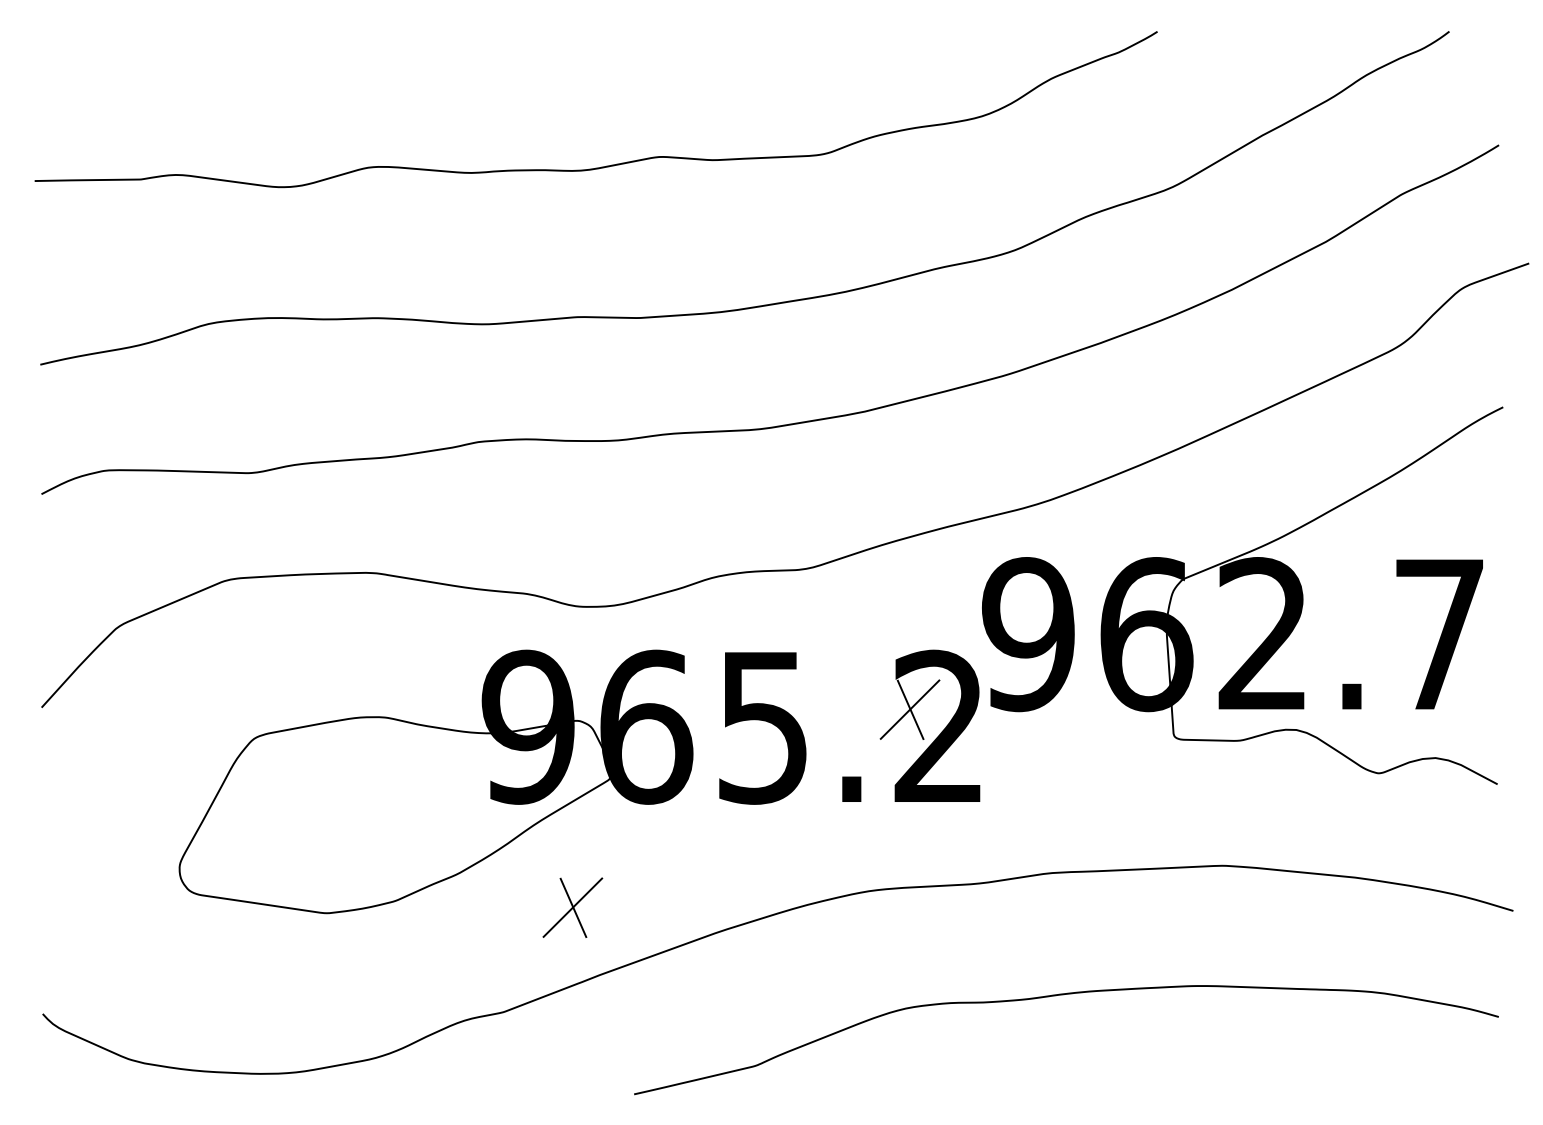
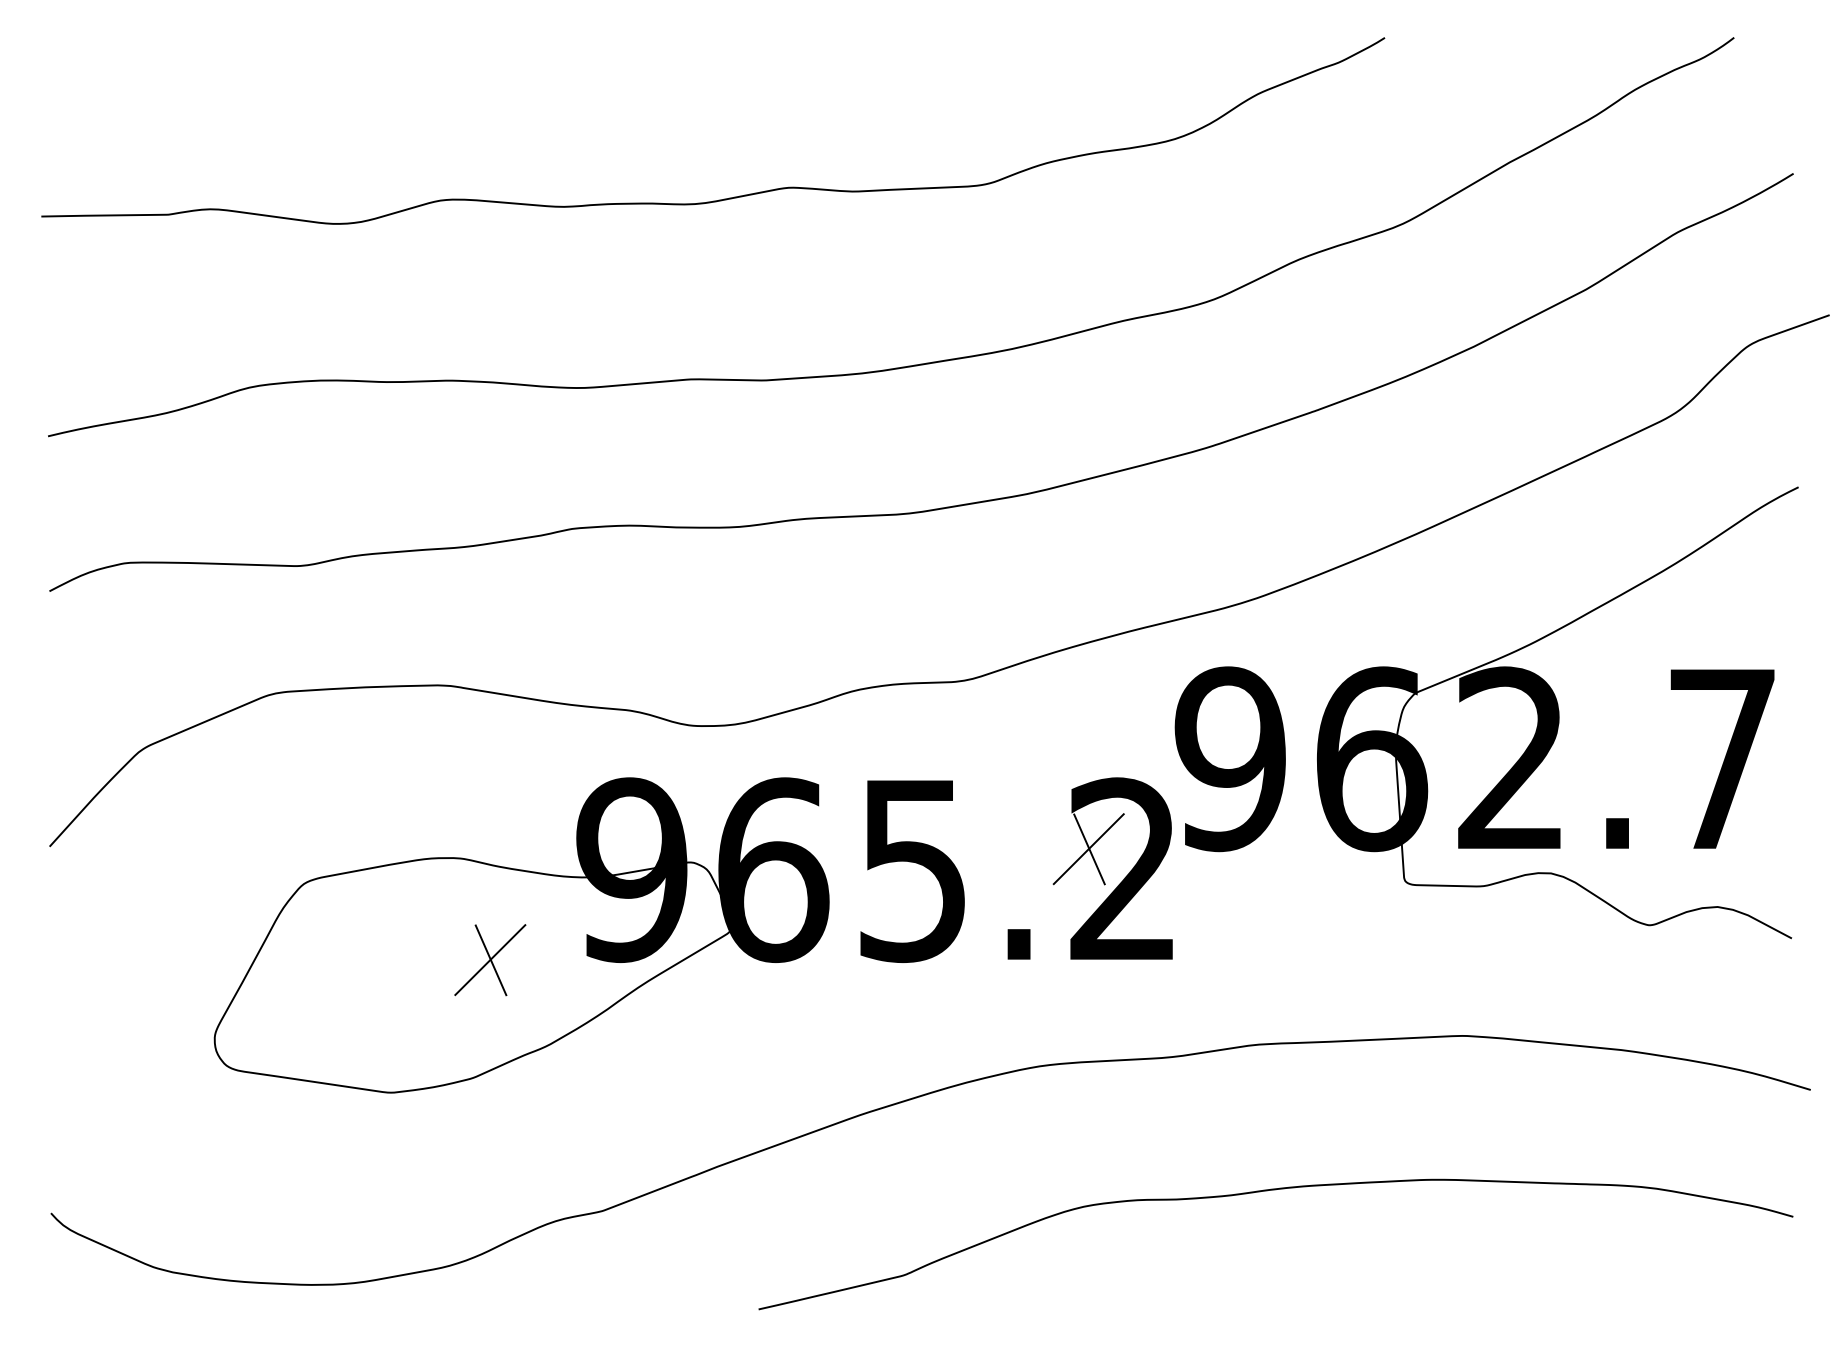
part: (573, 908) -> (490, 960), moved

